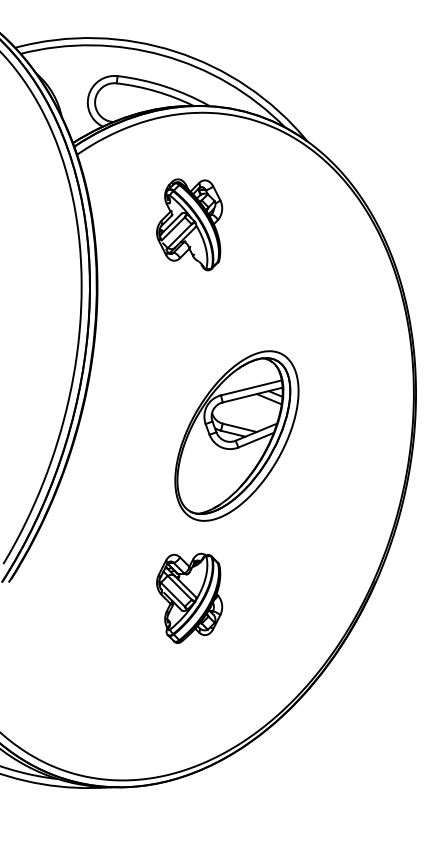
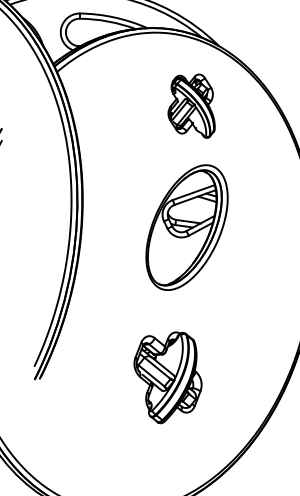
part: (189, 224) -> (190, 106), moved
part: (236, 435) -> (186, 227), moved
part: (189, 597) -> (168, 377), size x1.4

